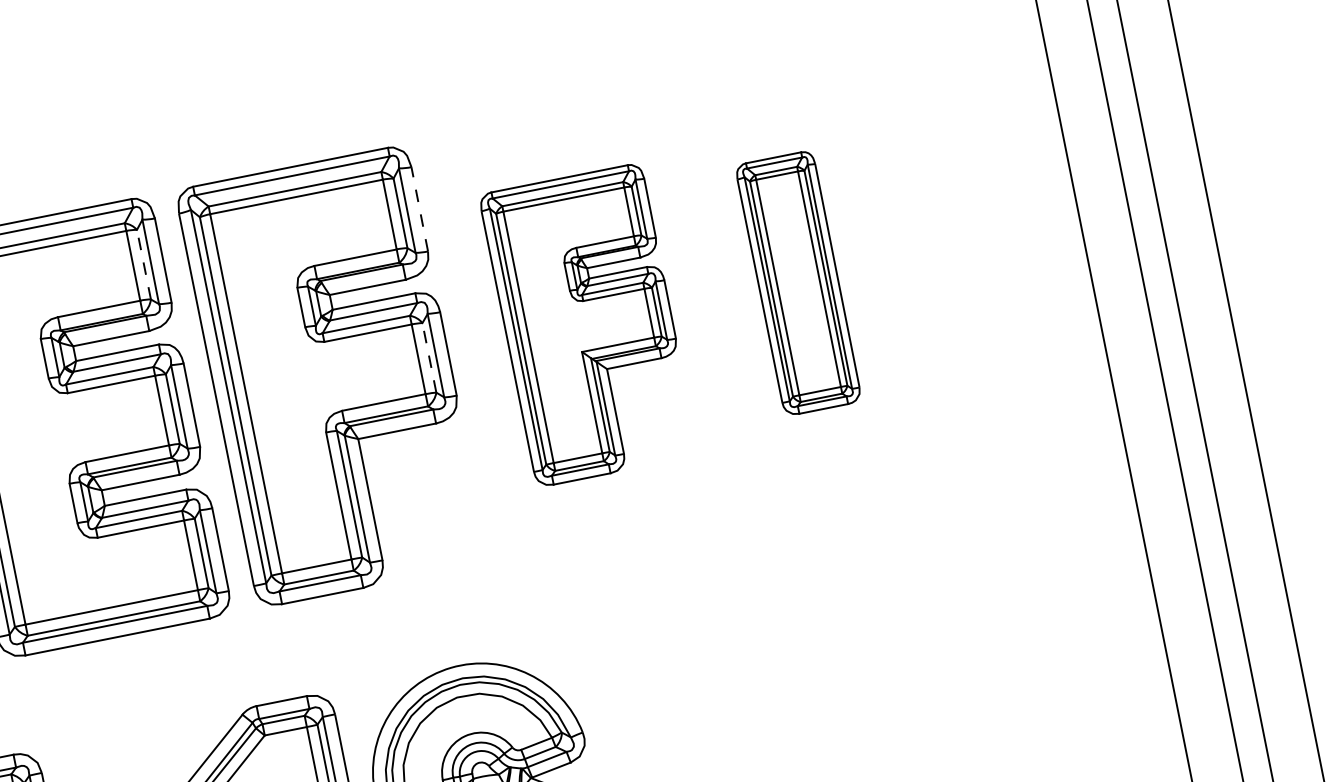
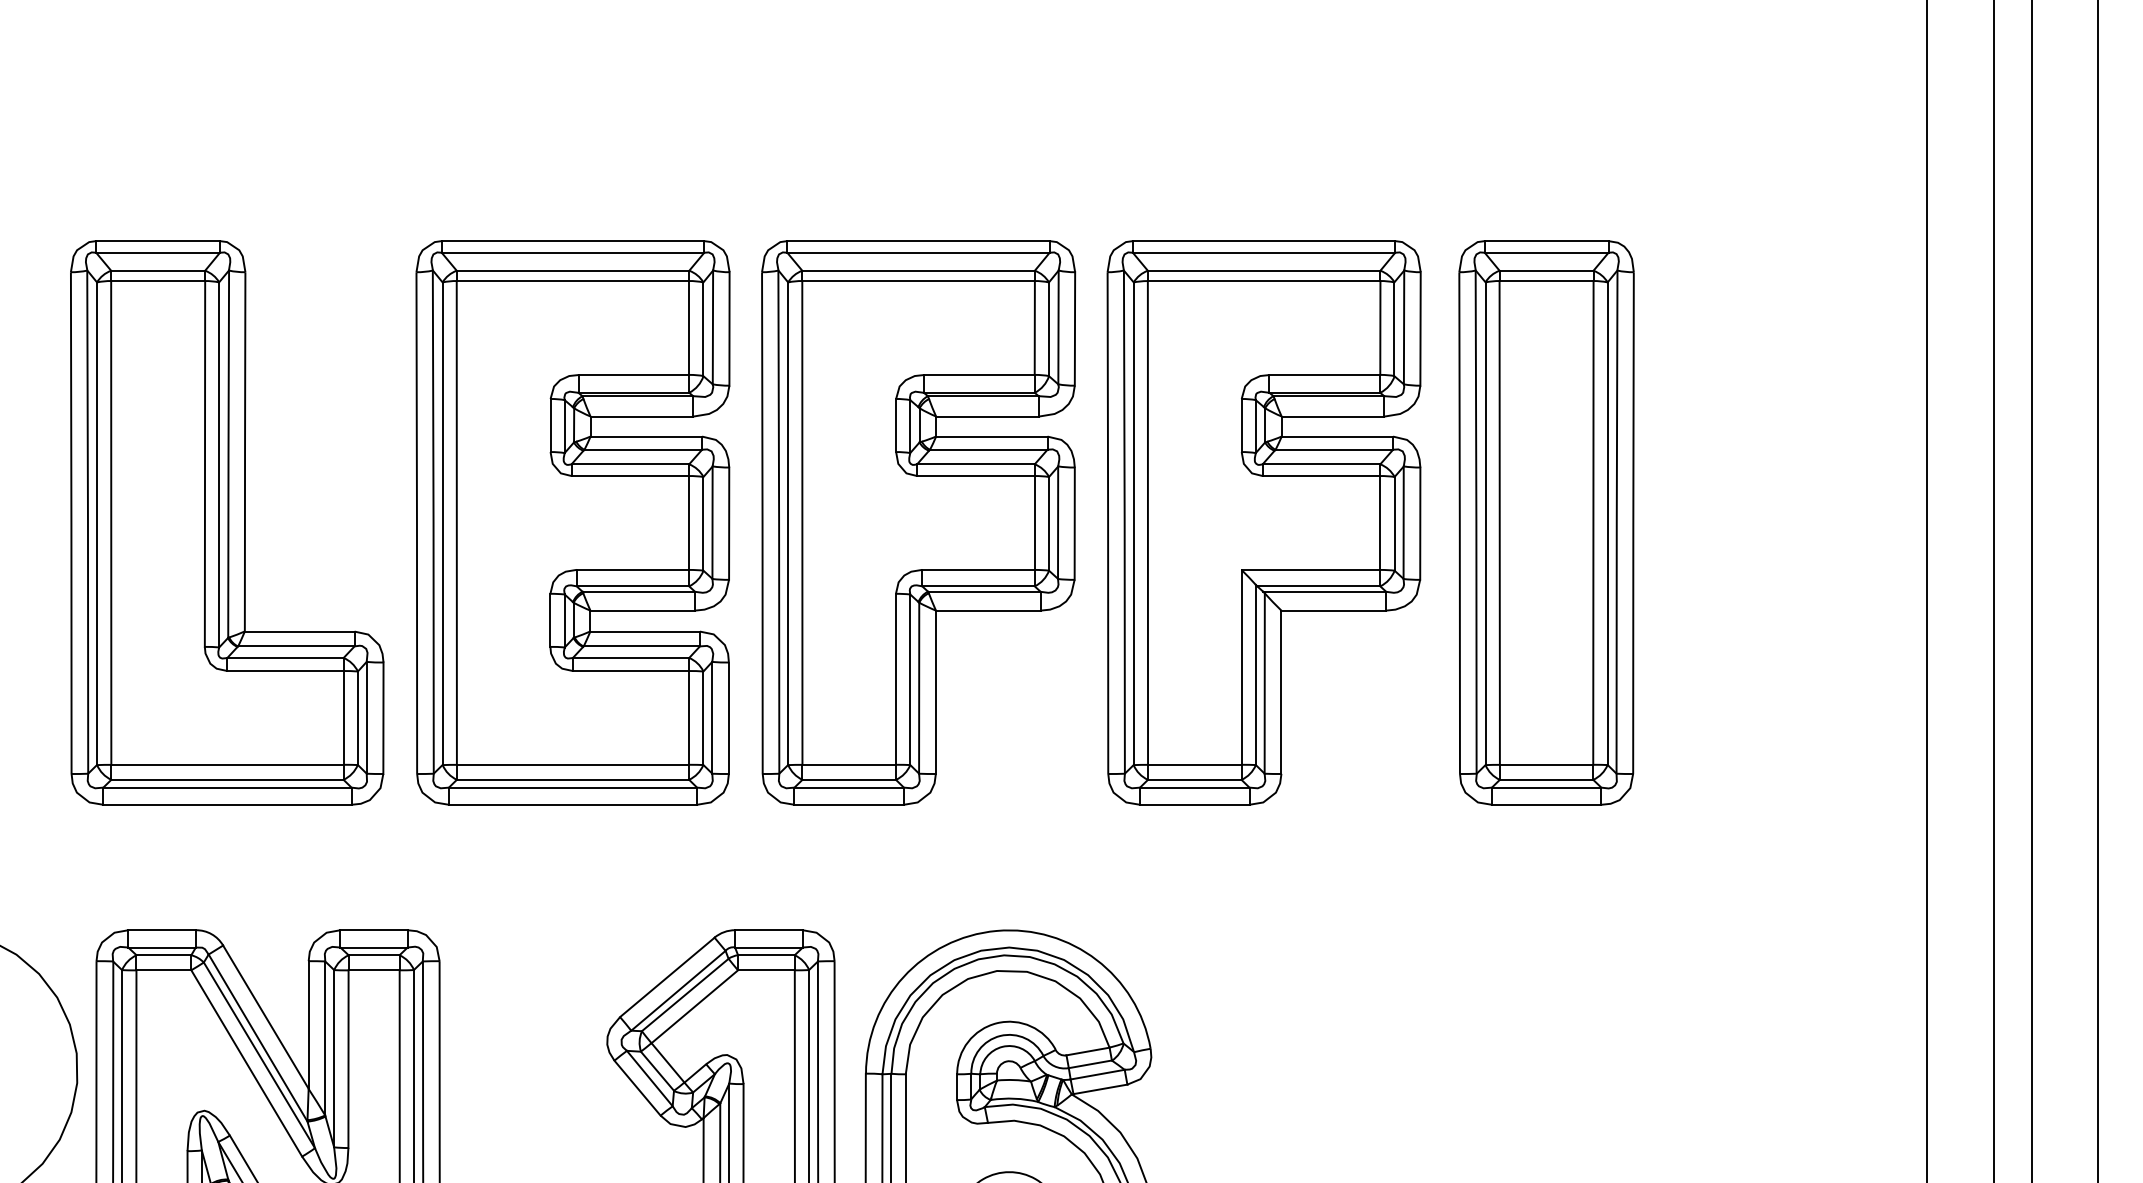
line: (419, 209) -> (1074, 328), dashed -> solid
line: (144, 264) -> (703, 329), dashed -> solid
part: (798, 283) -> (1546, 522), size x1.67
part: (588, 325) -> (1263, 522), size x1.43
line: (429, 357) -> (1049, 523), dashed -> solid

